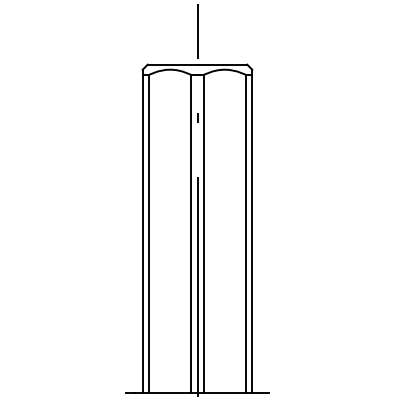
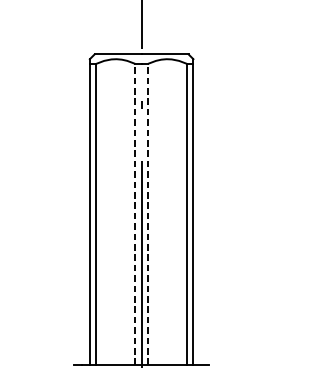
line: (190, 233) -> (135, 214), solid -> dashed
line: (204, 233) -> (148, 214), solid -> dashed

